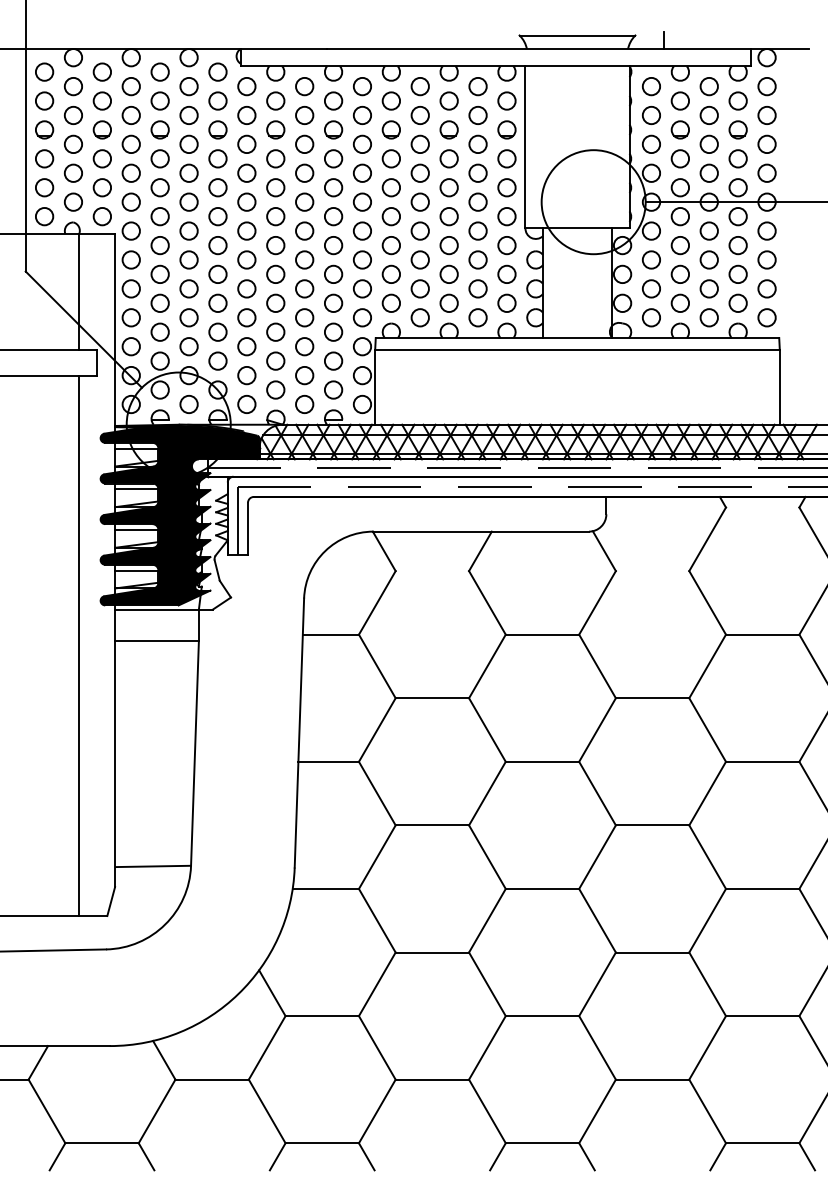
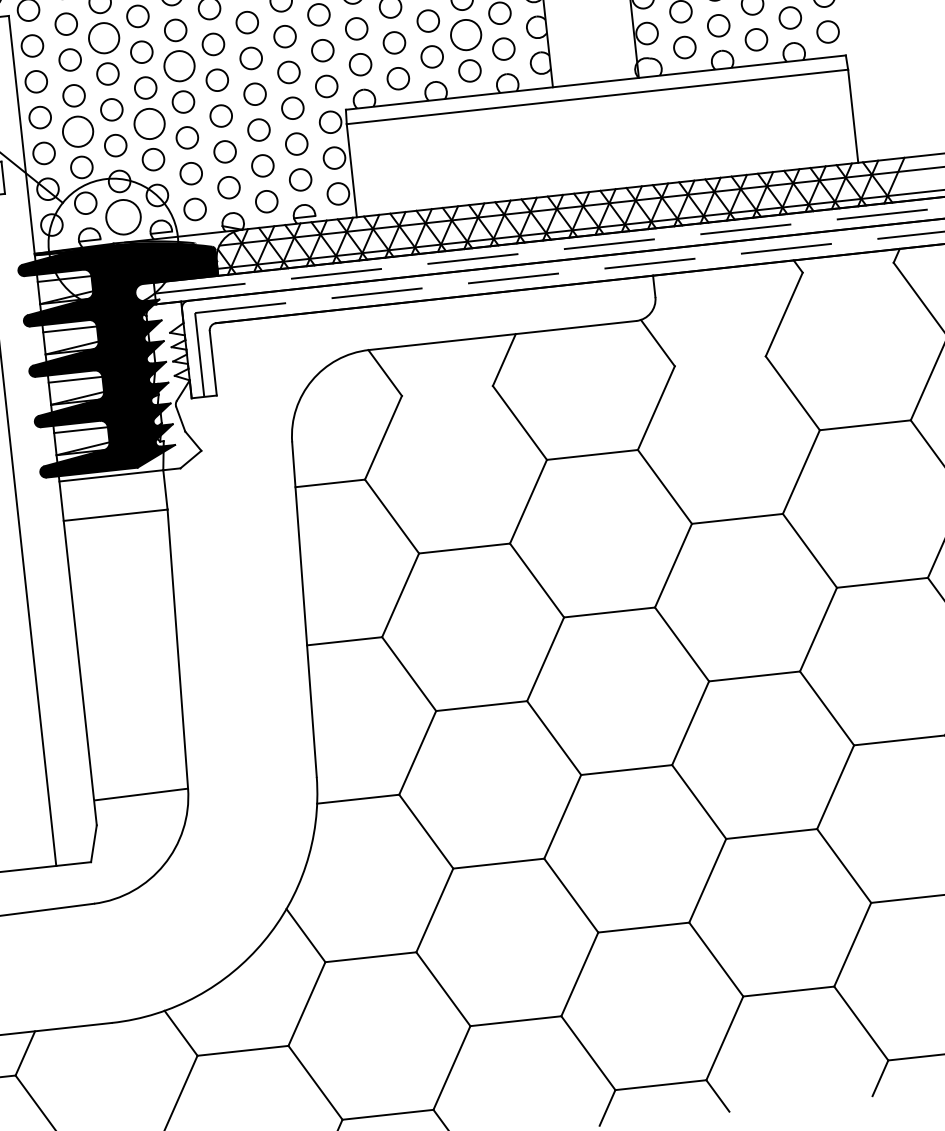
circle: (188, 259) -> (103, 37), size x1.4
circle: (246, 288) -> (179, 65), size x1.4
circle: (477, 288) -> (465, 34), size x1.4
circle: (159, 331) -> (77, 130), size x1.4
circle: (217, 331) -> (148, 122), size x1.4
circle: (188, 404) -> (122, 217), size x1.6

